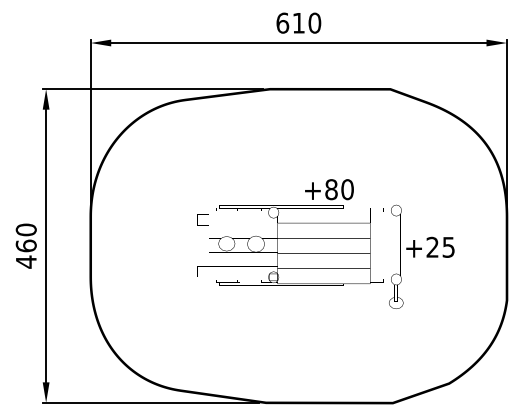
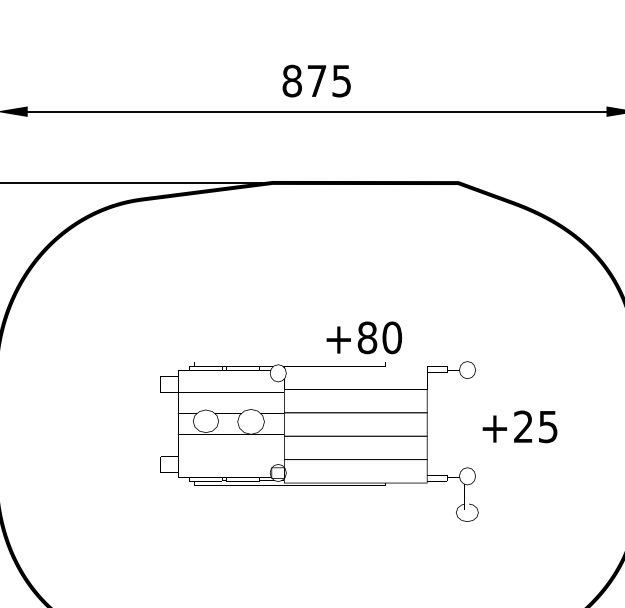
text: (298, 22) -> (316, 80), 610 -> 875

